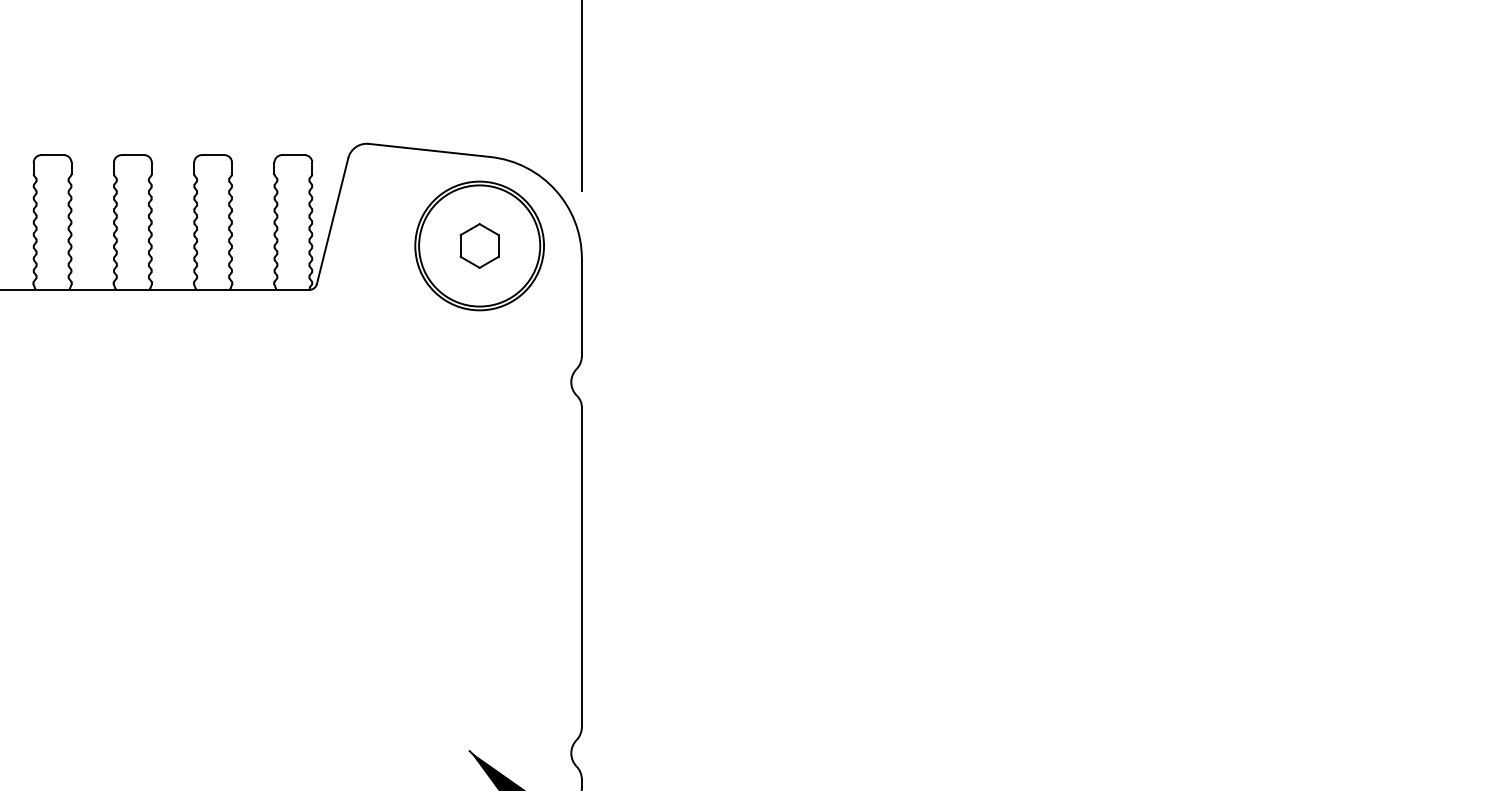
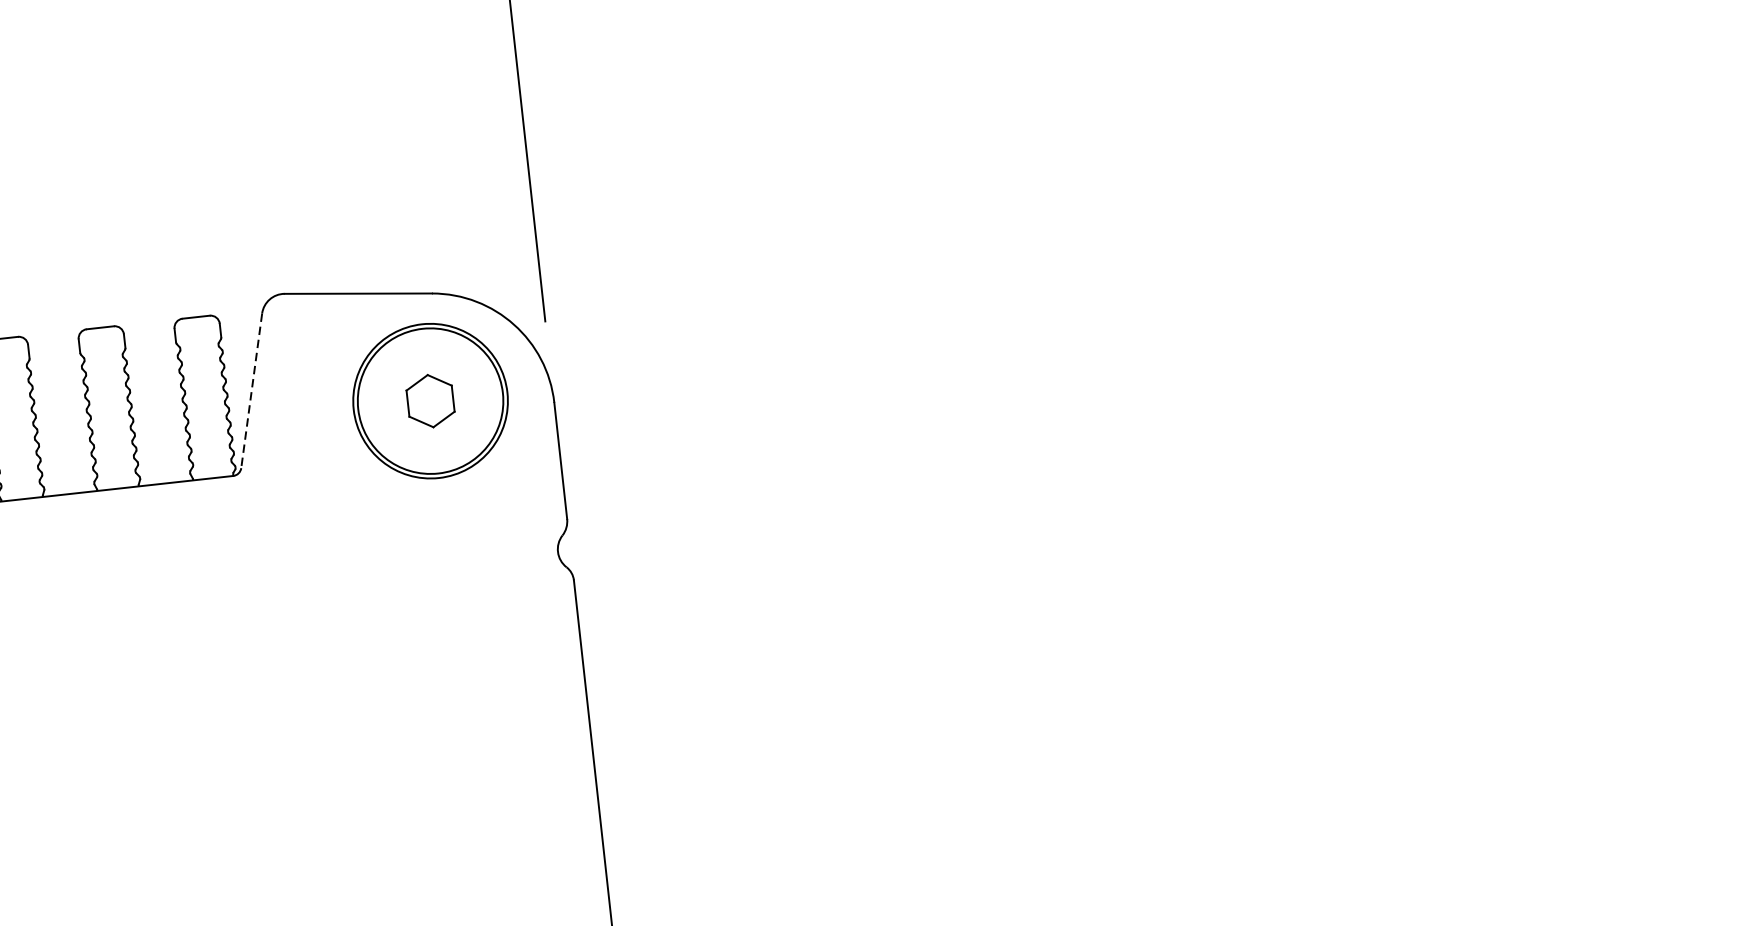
line: (332, 221) -> (251, 391), solid -> dashed

